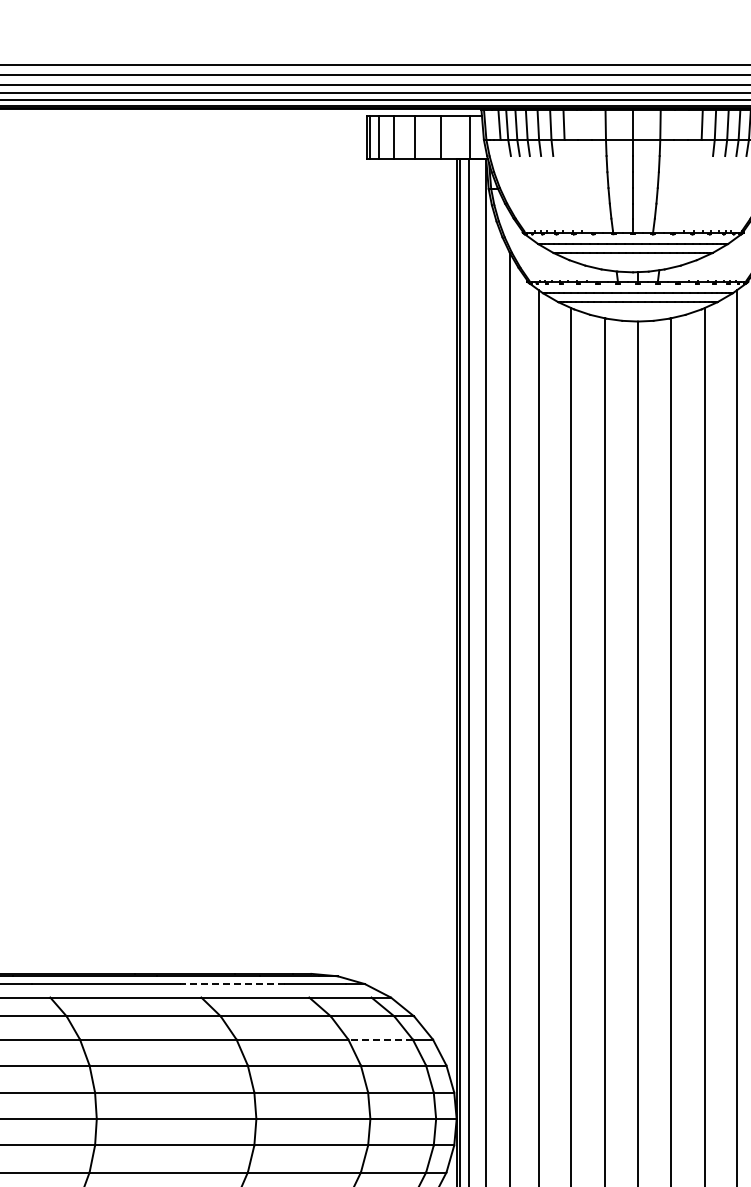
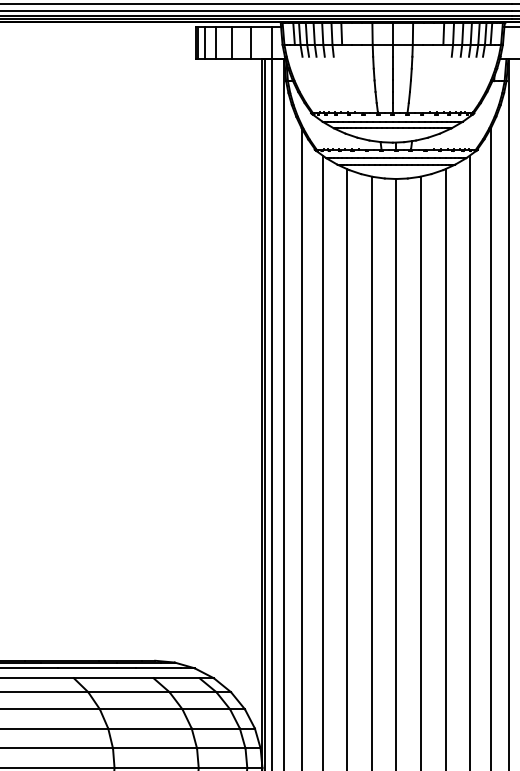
line: (232, 984) -> (96, 668), dashed -> solid
line: (380, 1039) -> (206, 709), dashed -> solid

